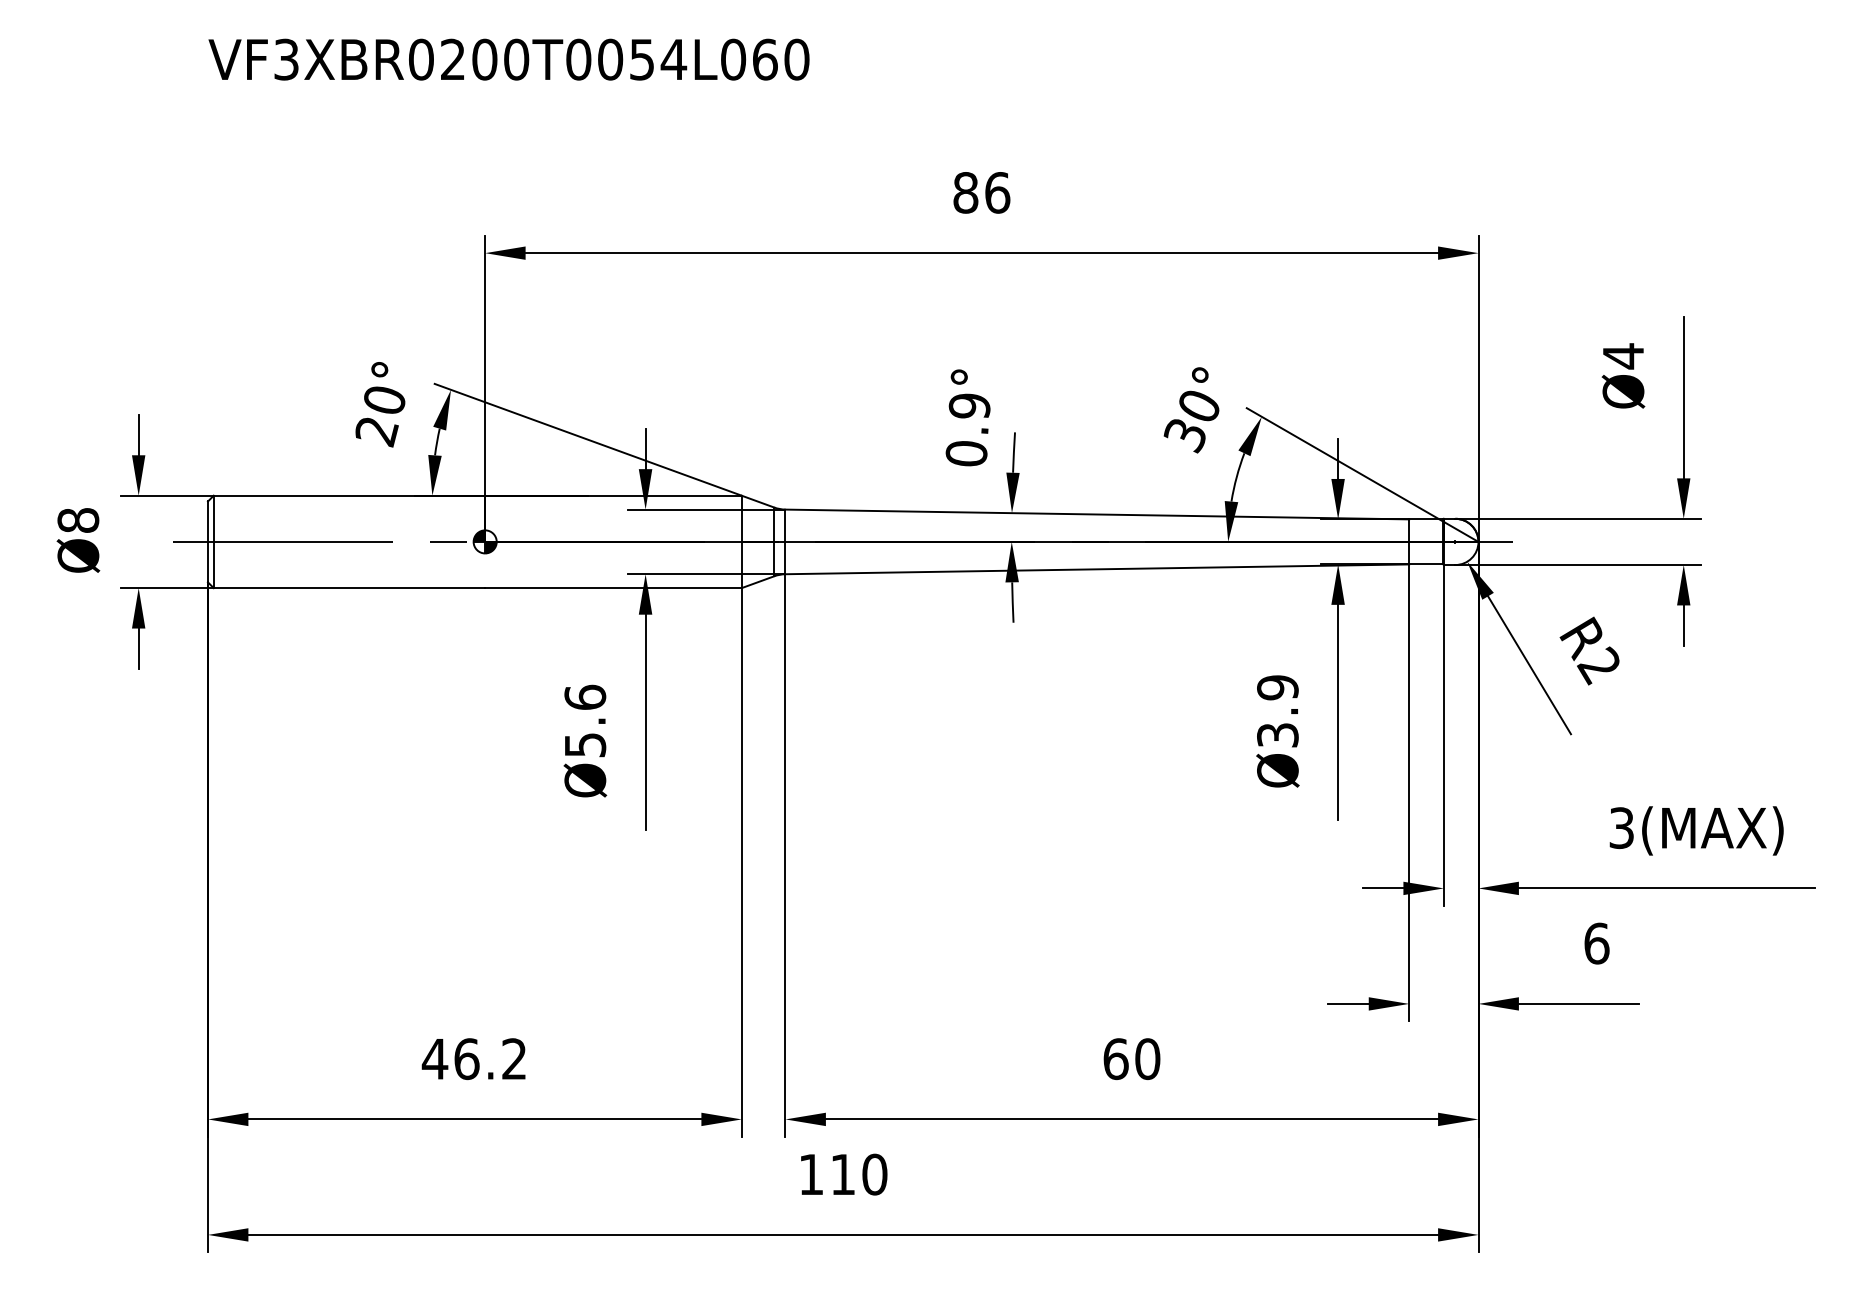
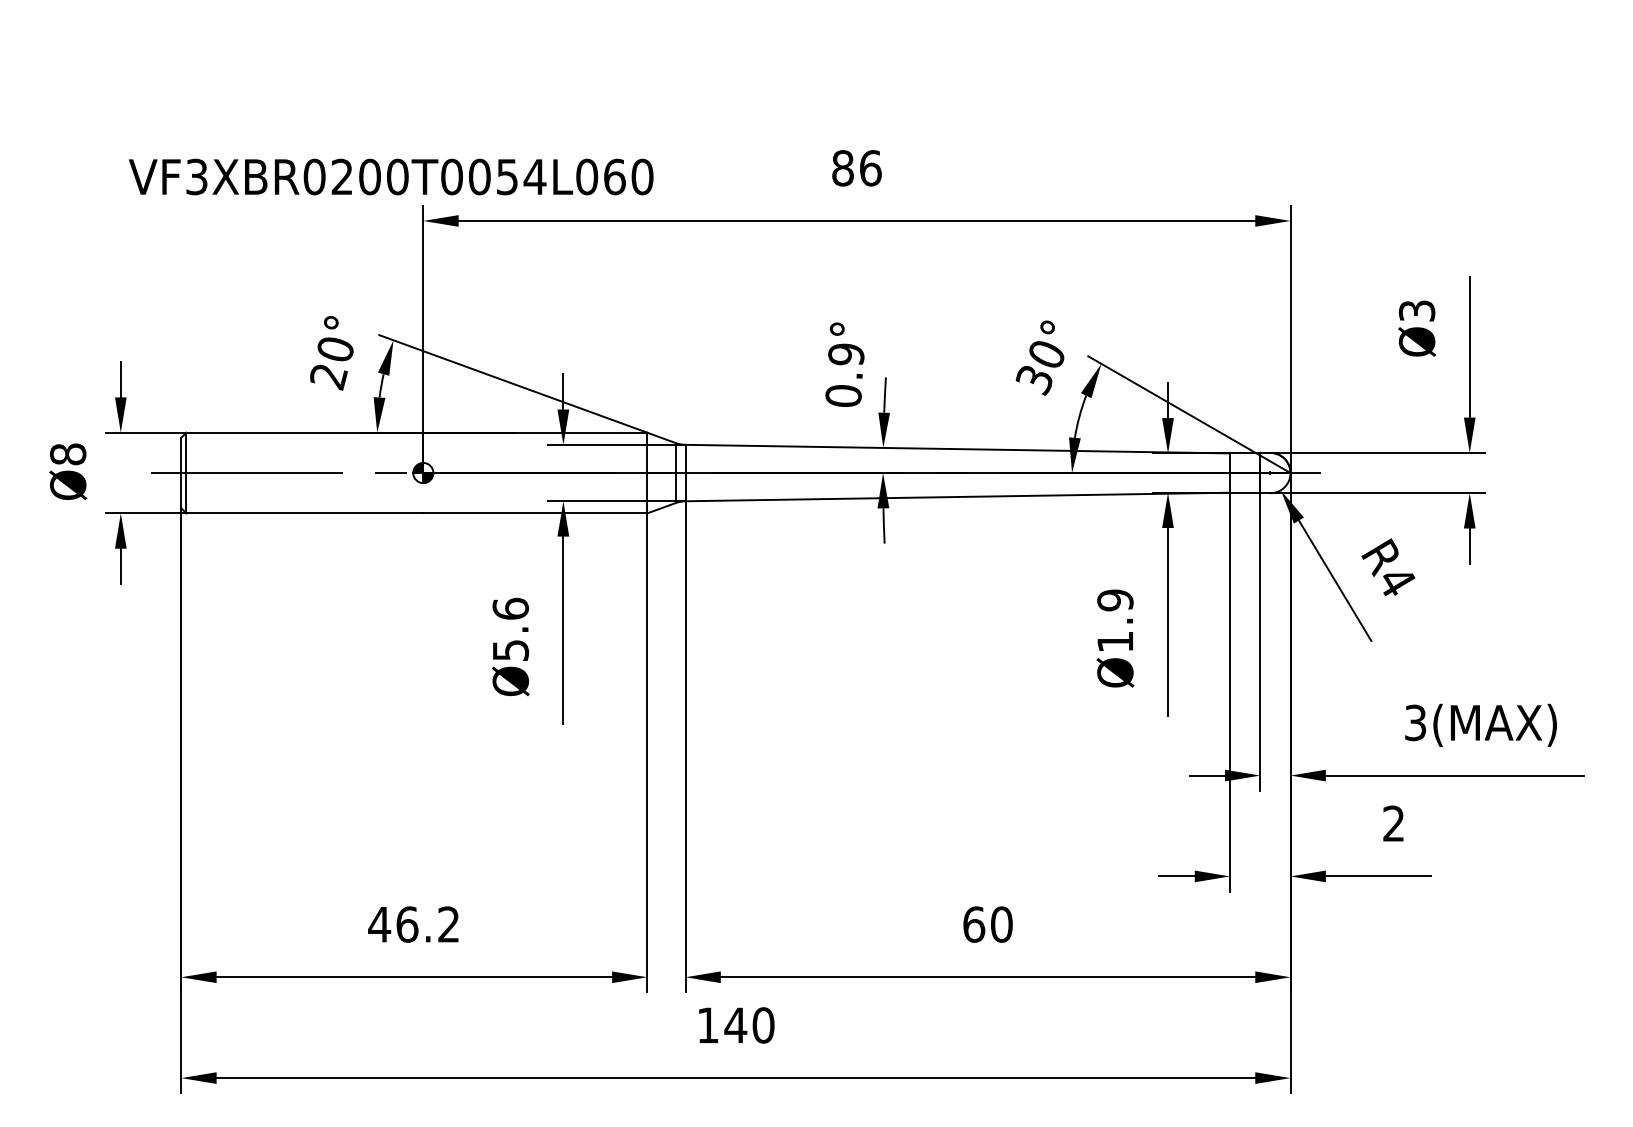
text: (508, 59) -> (390, 176), moved
text: (1622, 355) -> (1416, 310), Ø4 -> Ø3
text: (1598, 666) -> (1395, 581), R2 -> R4
text: (1277, 734) -> (1115, 641), Ø3.9 -> Ø1.9
text: (1597, 943) -> (1394, 823), 6 -> 2
text: (842, 1174) -> (735, 1025), 110 -> 140

